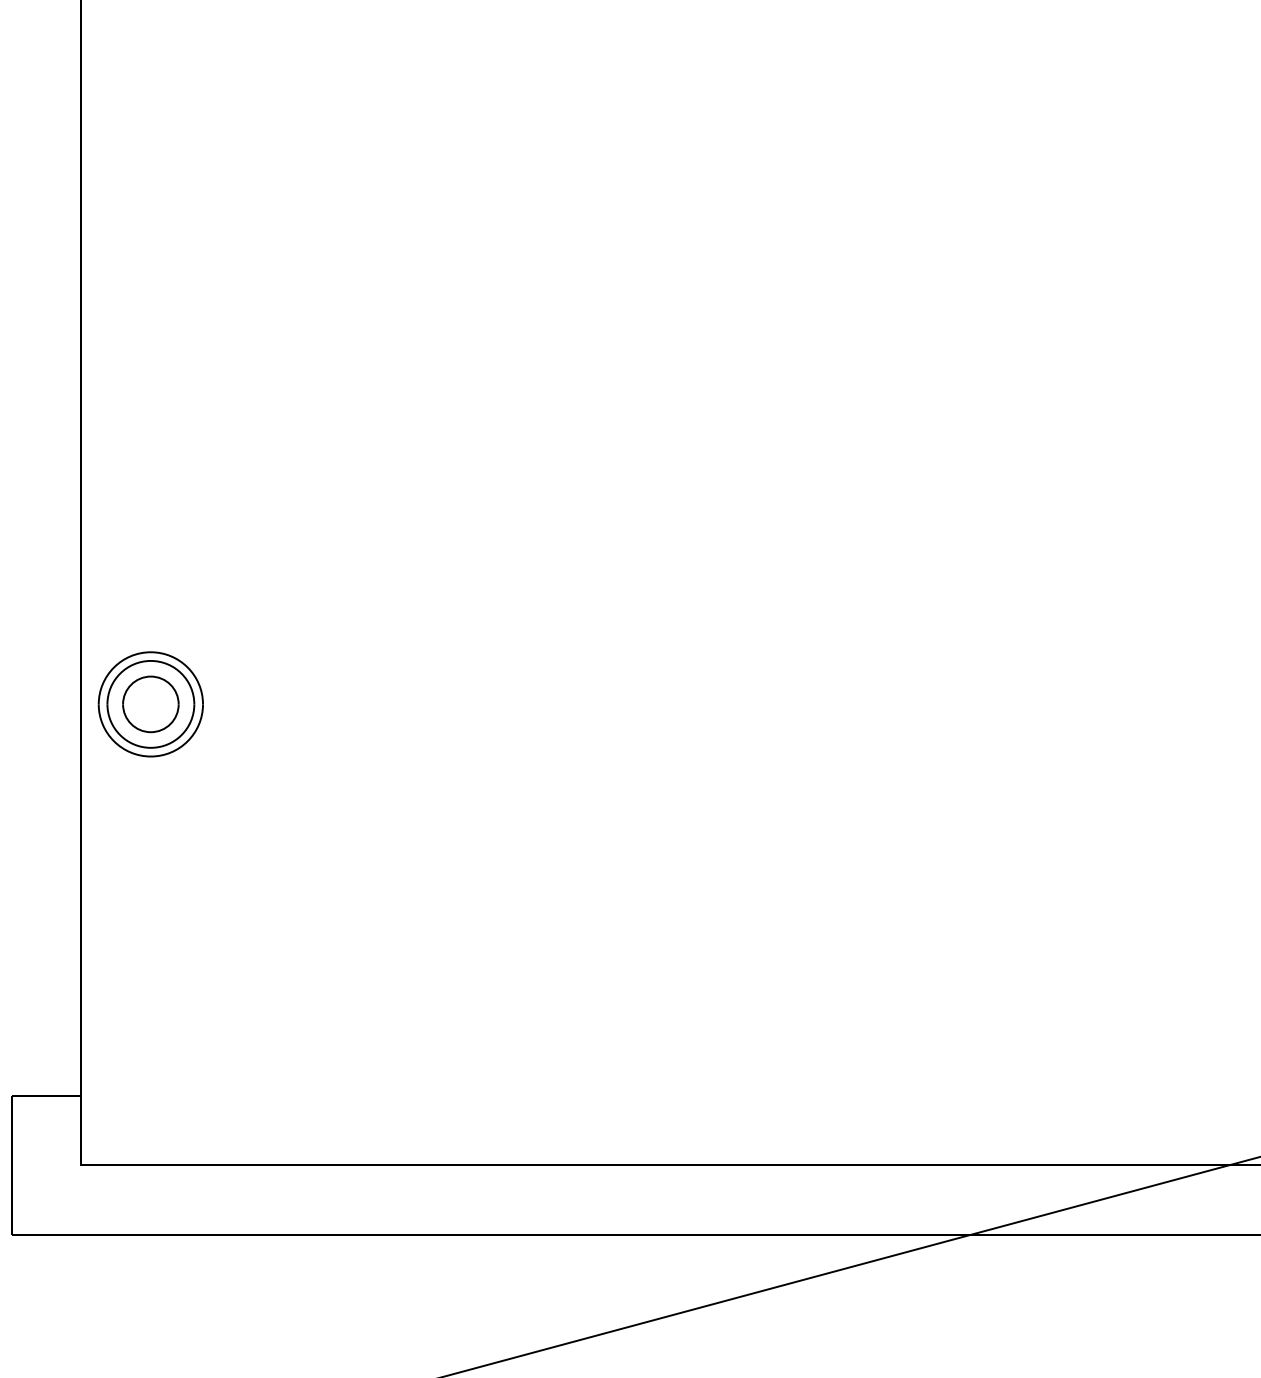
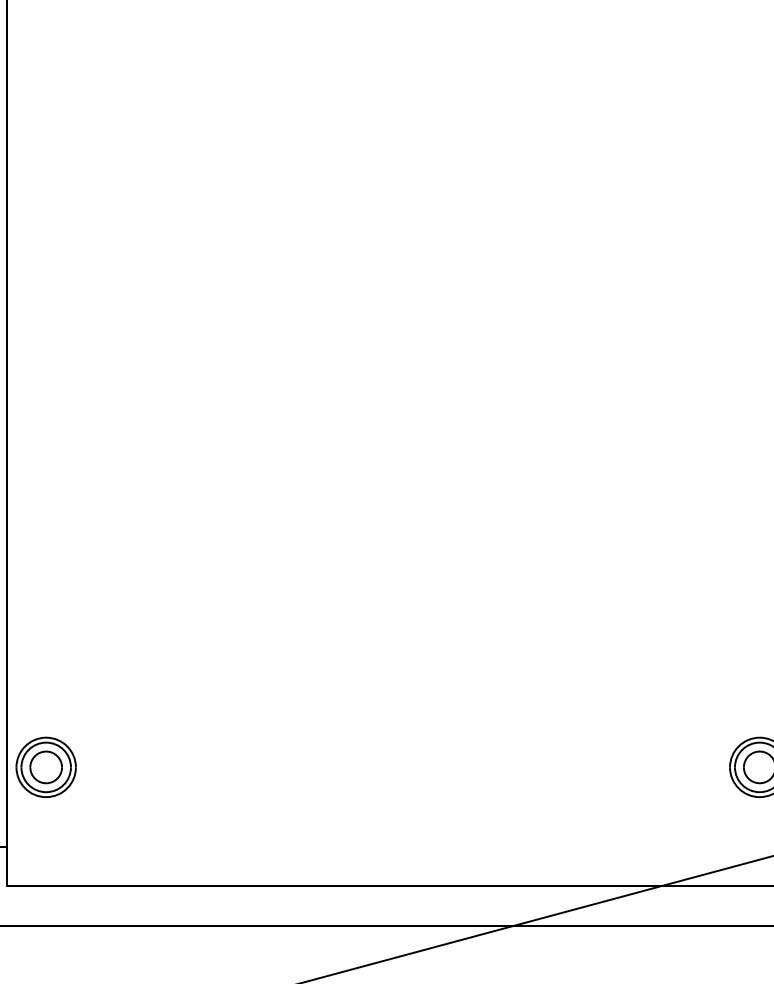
part: (149, 702) -> (45, 766), moved

